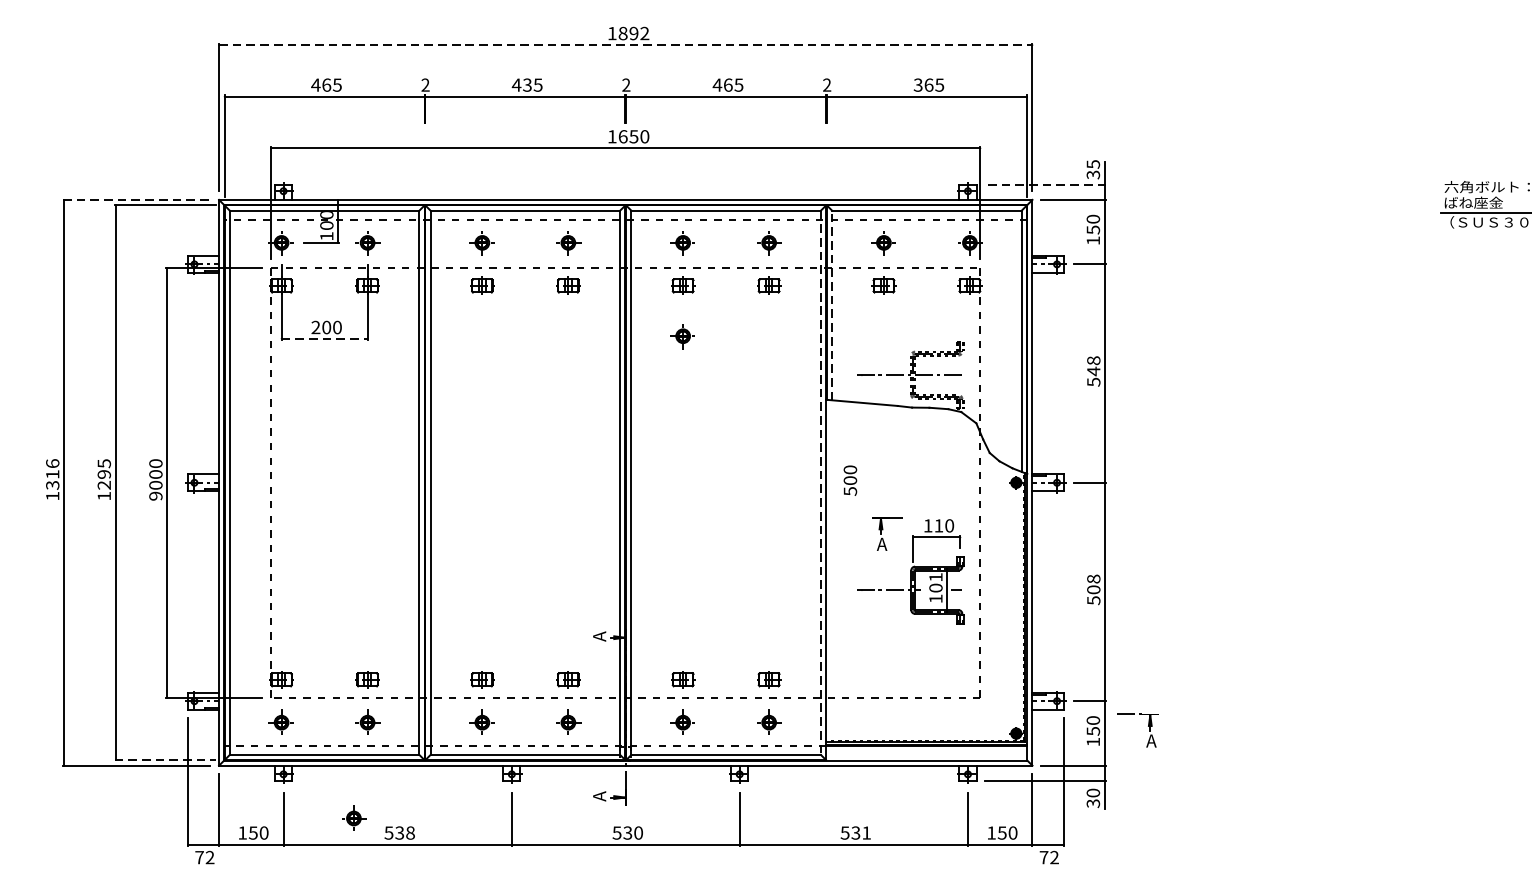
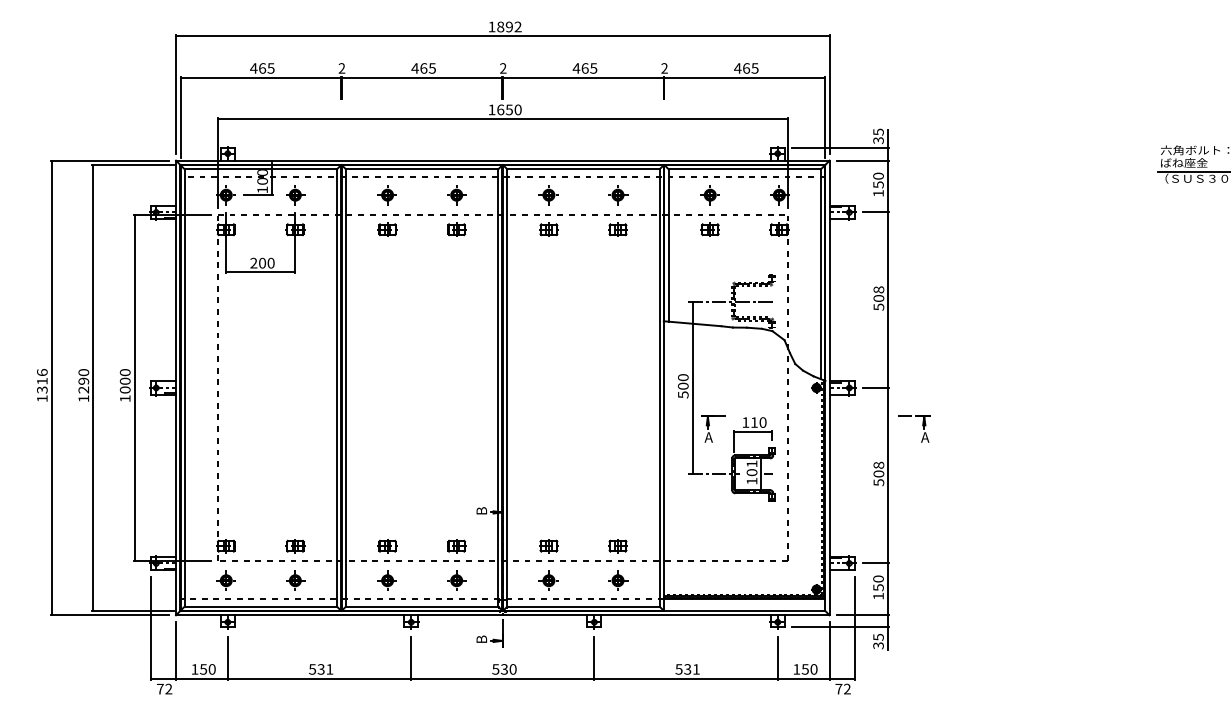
line: (625, 45) -> (502, 36), dashed -> solid
text: (527, 85) -> (423, 68), 435 -> 465
text: (917, 85) -> (737, 68), 365 -> 465
line: (1046, 184) -> (840, 148), dashed -> solid
line: (137, 199) -> (110, 160), dashed -> solid
line: (831, 304) -> (668, 244), dashed -> solid
part: (682, 336) -> (548, 270), removed
line: (324, 339) -> (260, 272), dashed -> solid
text: (1093, 371) -> (878, 298), 548 -> 508
text: (103, 463) -> (83, 372), 1295 -> 1290
line: (820, 482) -> (659, 387), dashed -> solid
line: (861, 482) -> (692, 387), added
text: (154, 495) -> (124, 398), 9000 -> 1000
text: (599, 636) -> (481, 511), A -> B
part: (1148, 727) -> (922, 426), moved
line: (164, 759) -> (132, 610), dashed -> solid
text: (1093, 792) -> (878, 636), 30 -> 35
text: (599, 795) -> (481, 639), A -> B
part: (354, 818) -> (284, 657), removed
text: (410, 833) -> (329, 669), 538 -> 531

